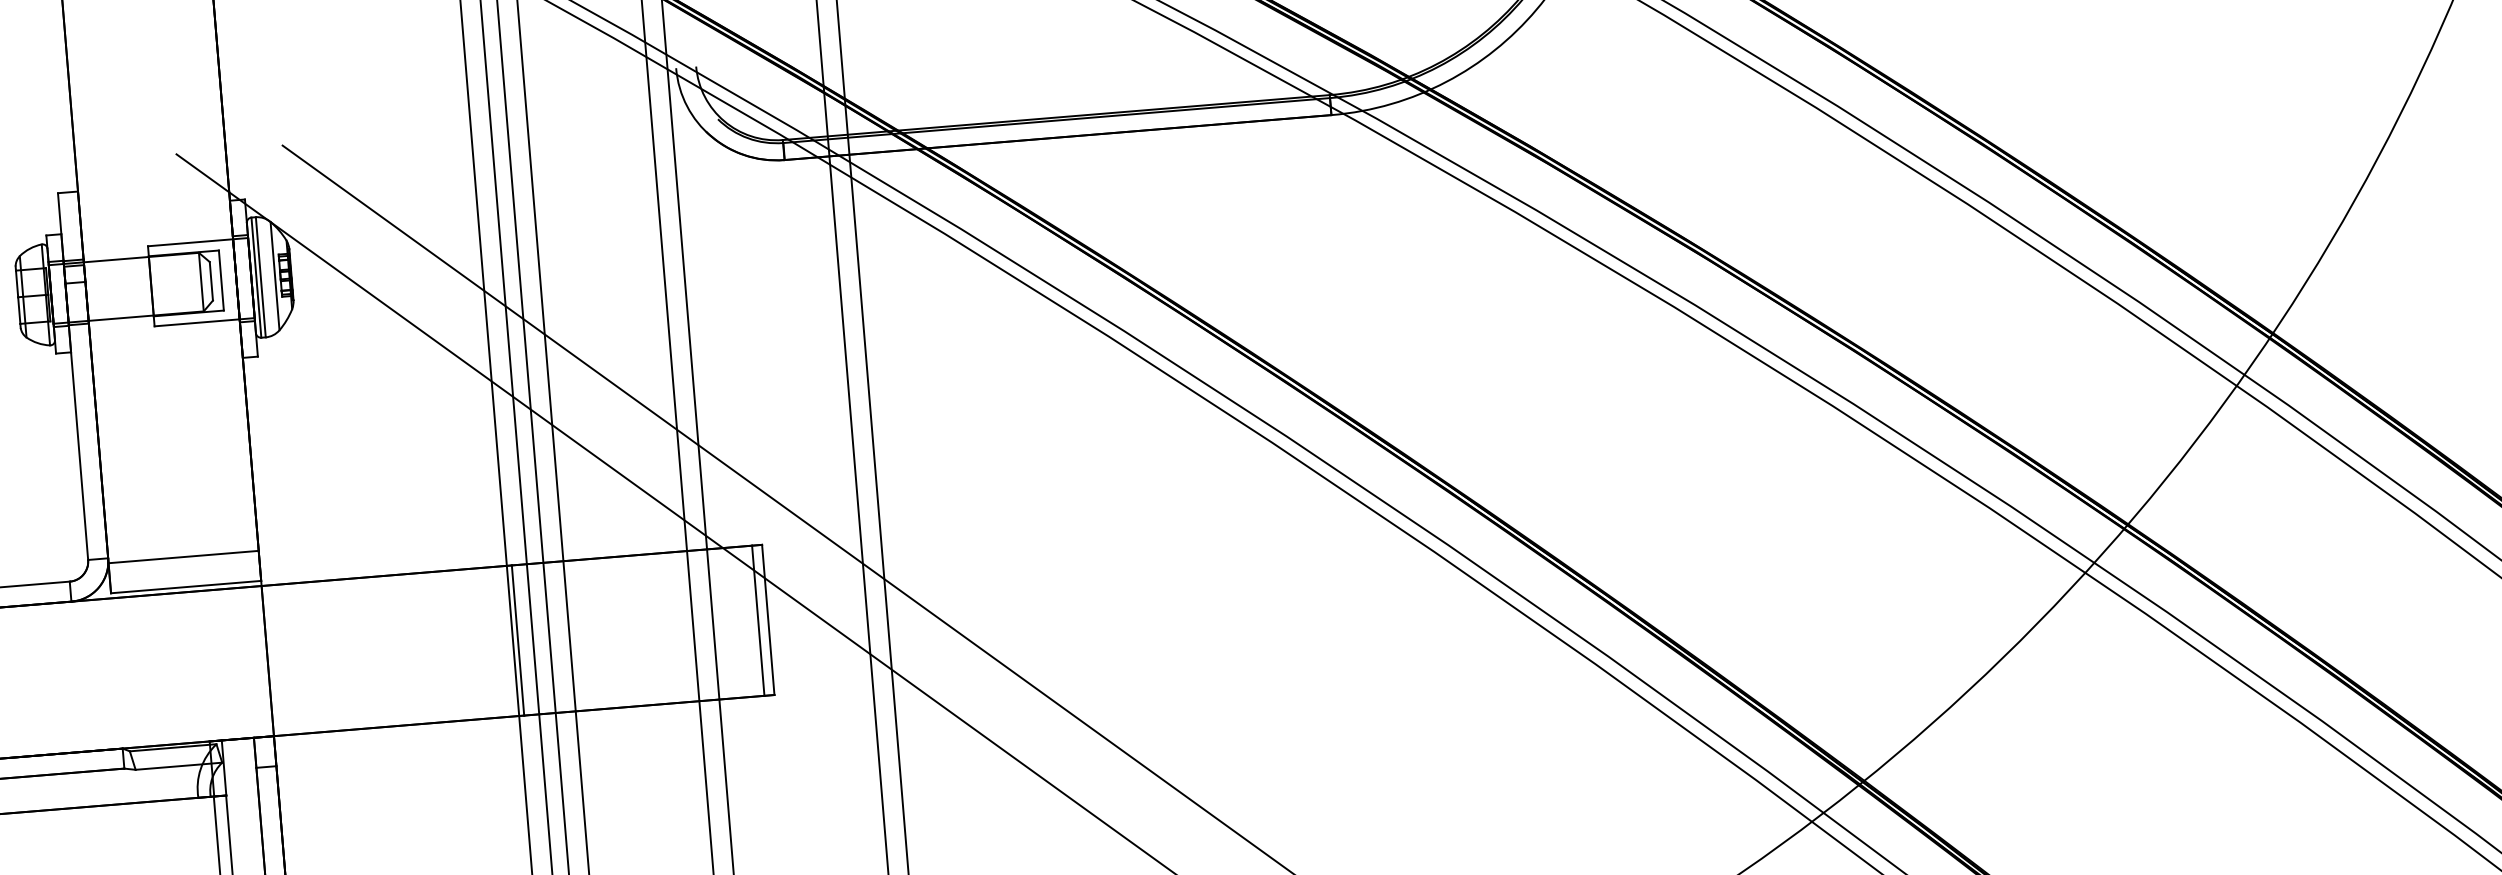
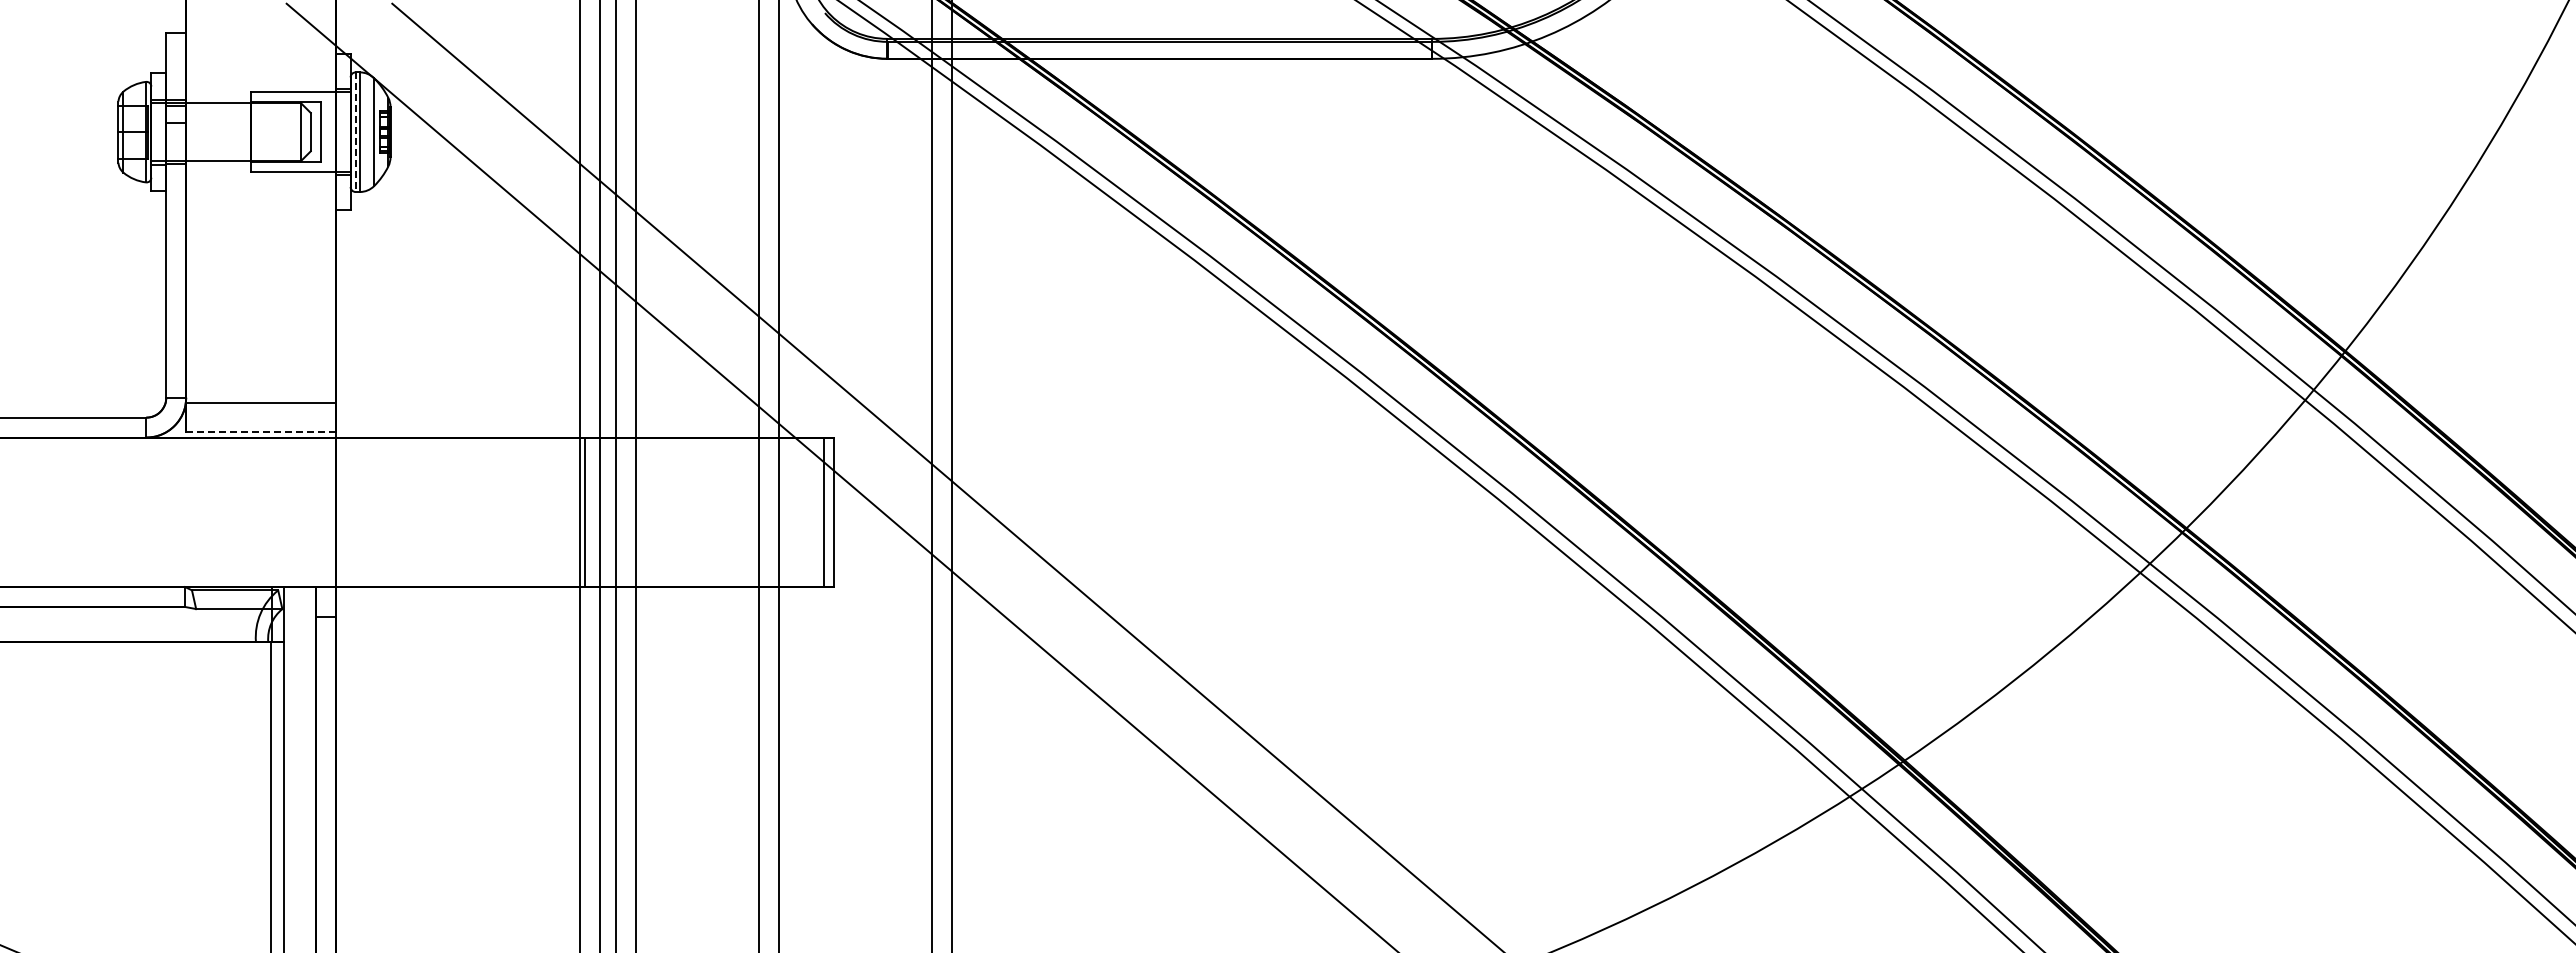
line: (256, 277) -> (355, 132), solid -> dashed
line: (185, 587) -> (260, 432), solid -> dashed

